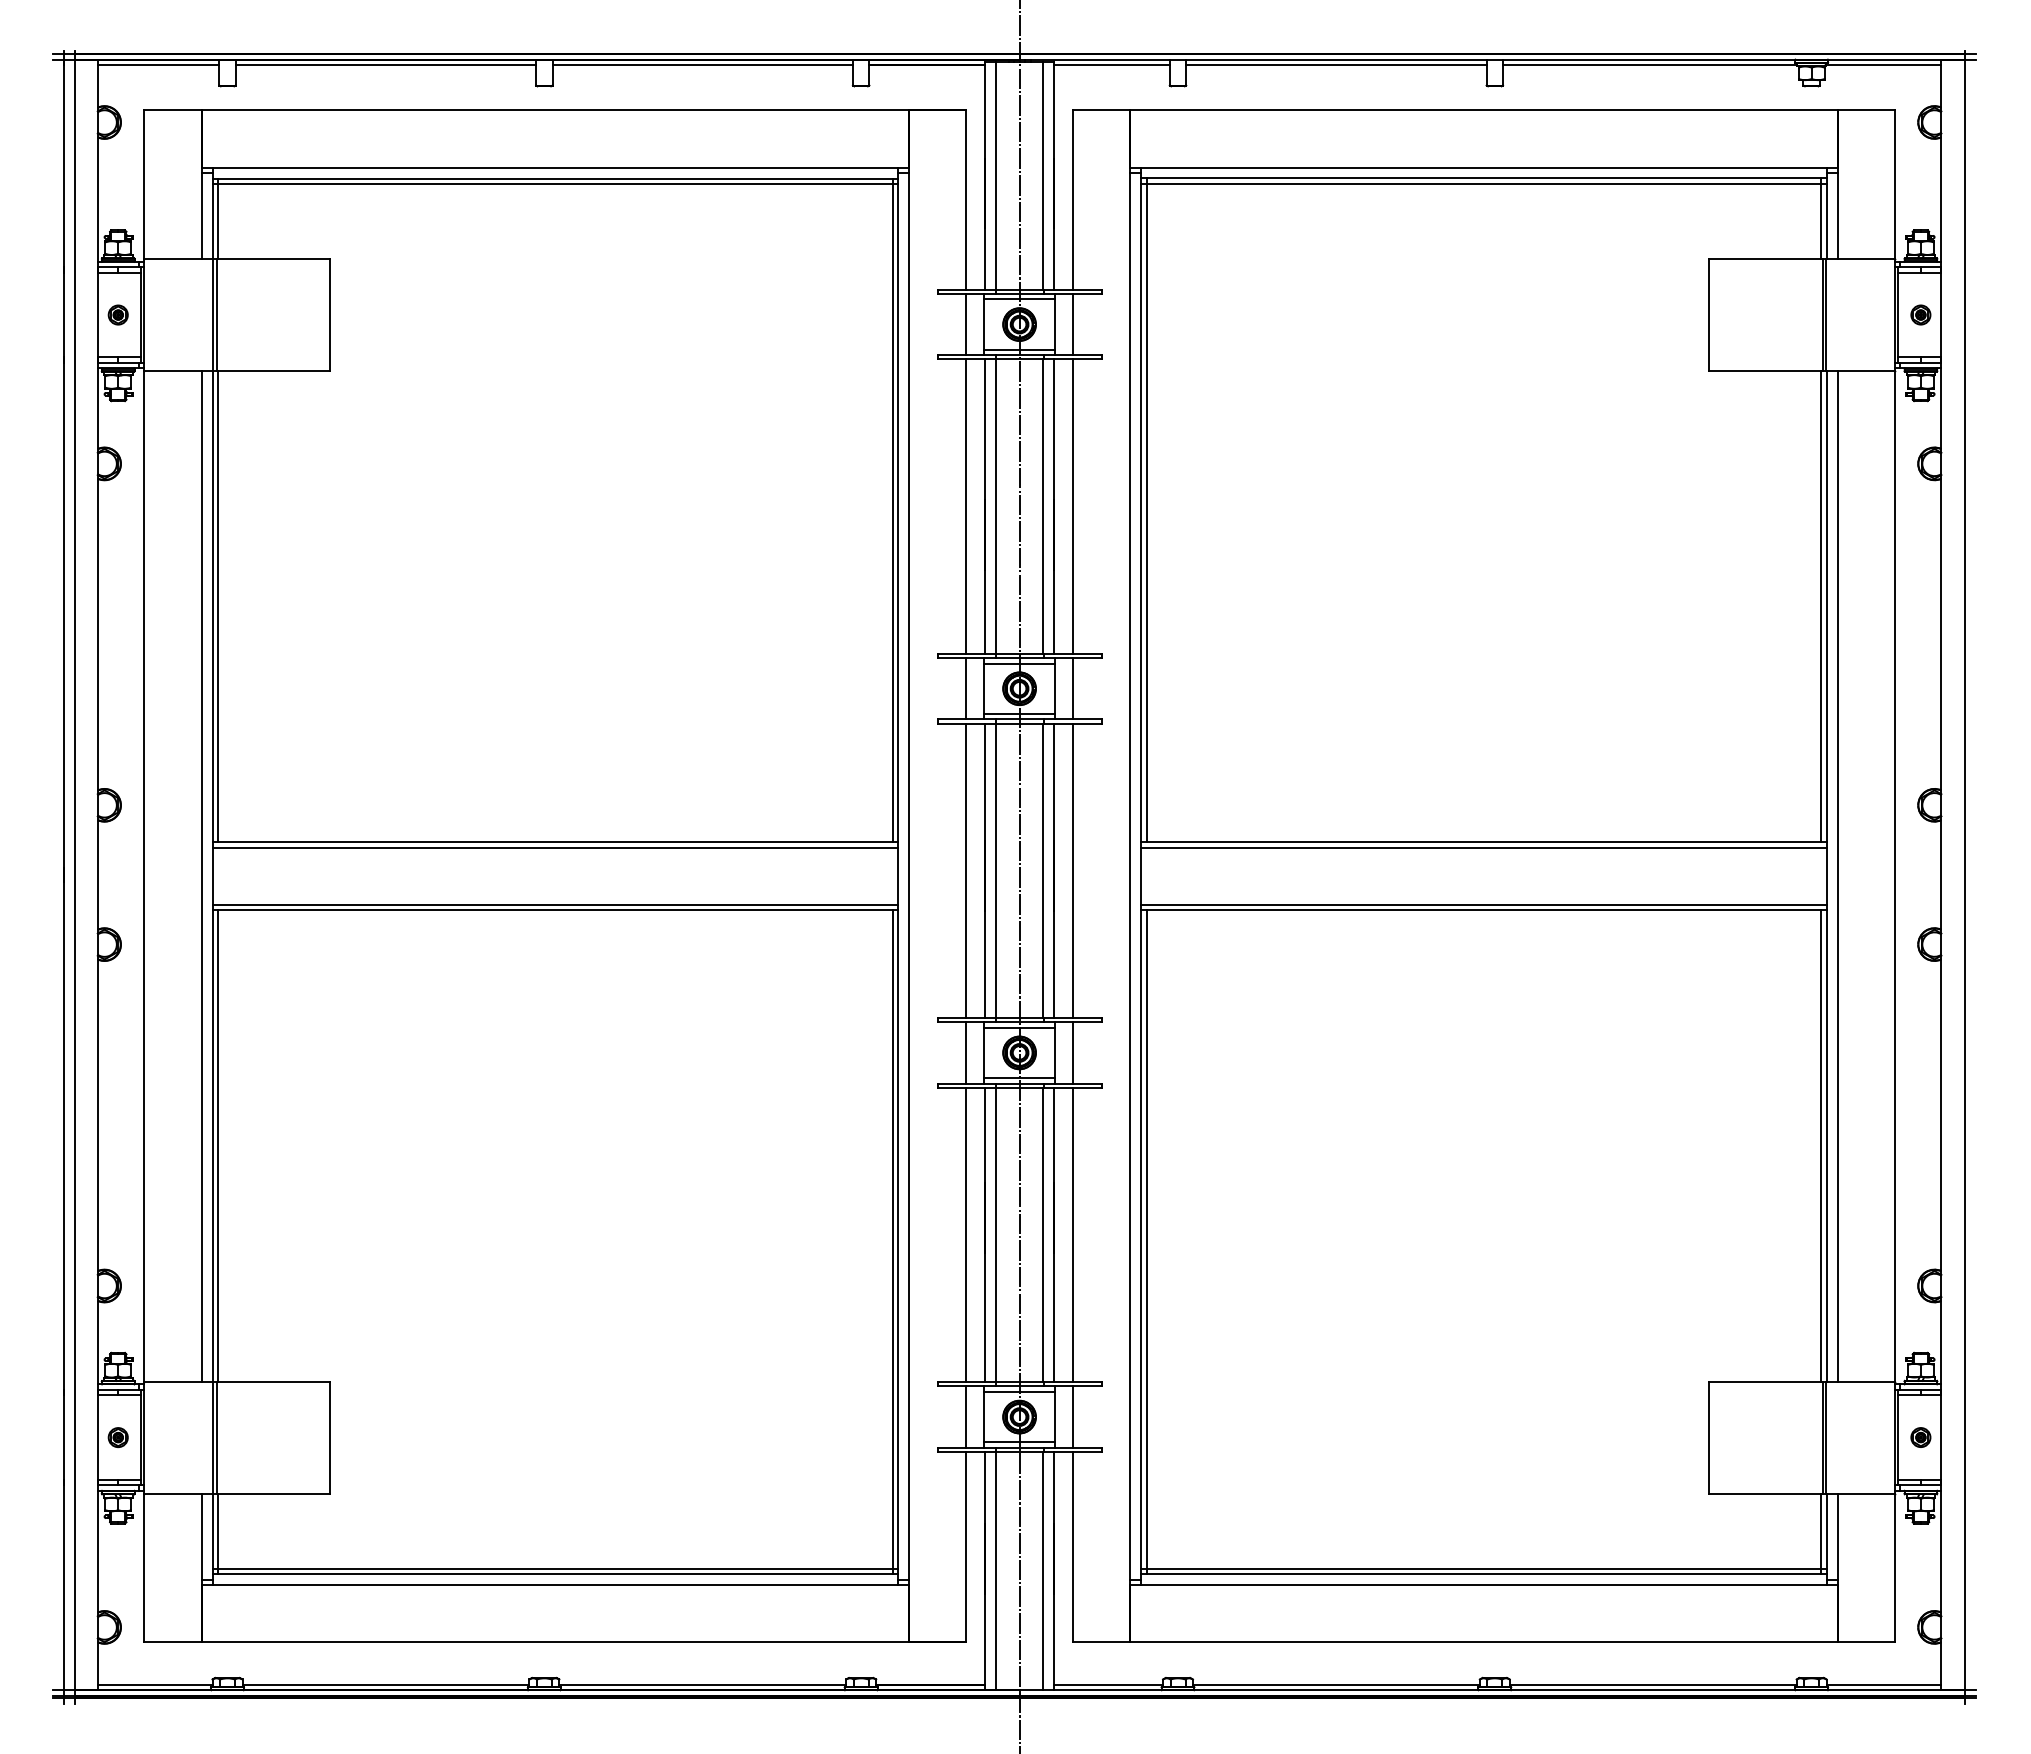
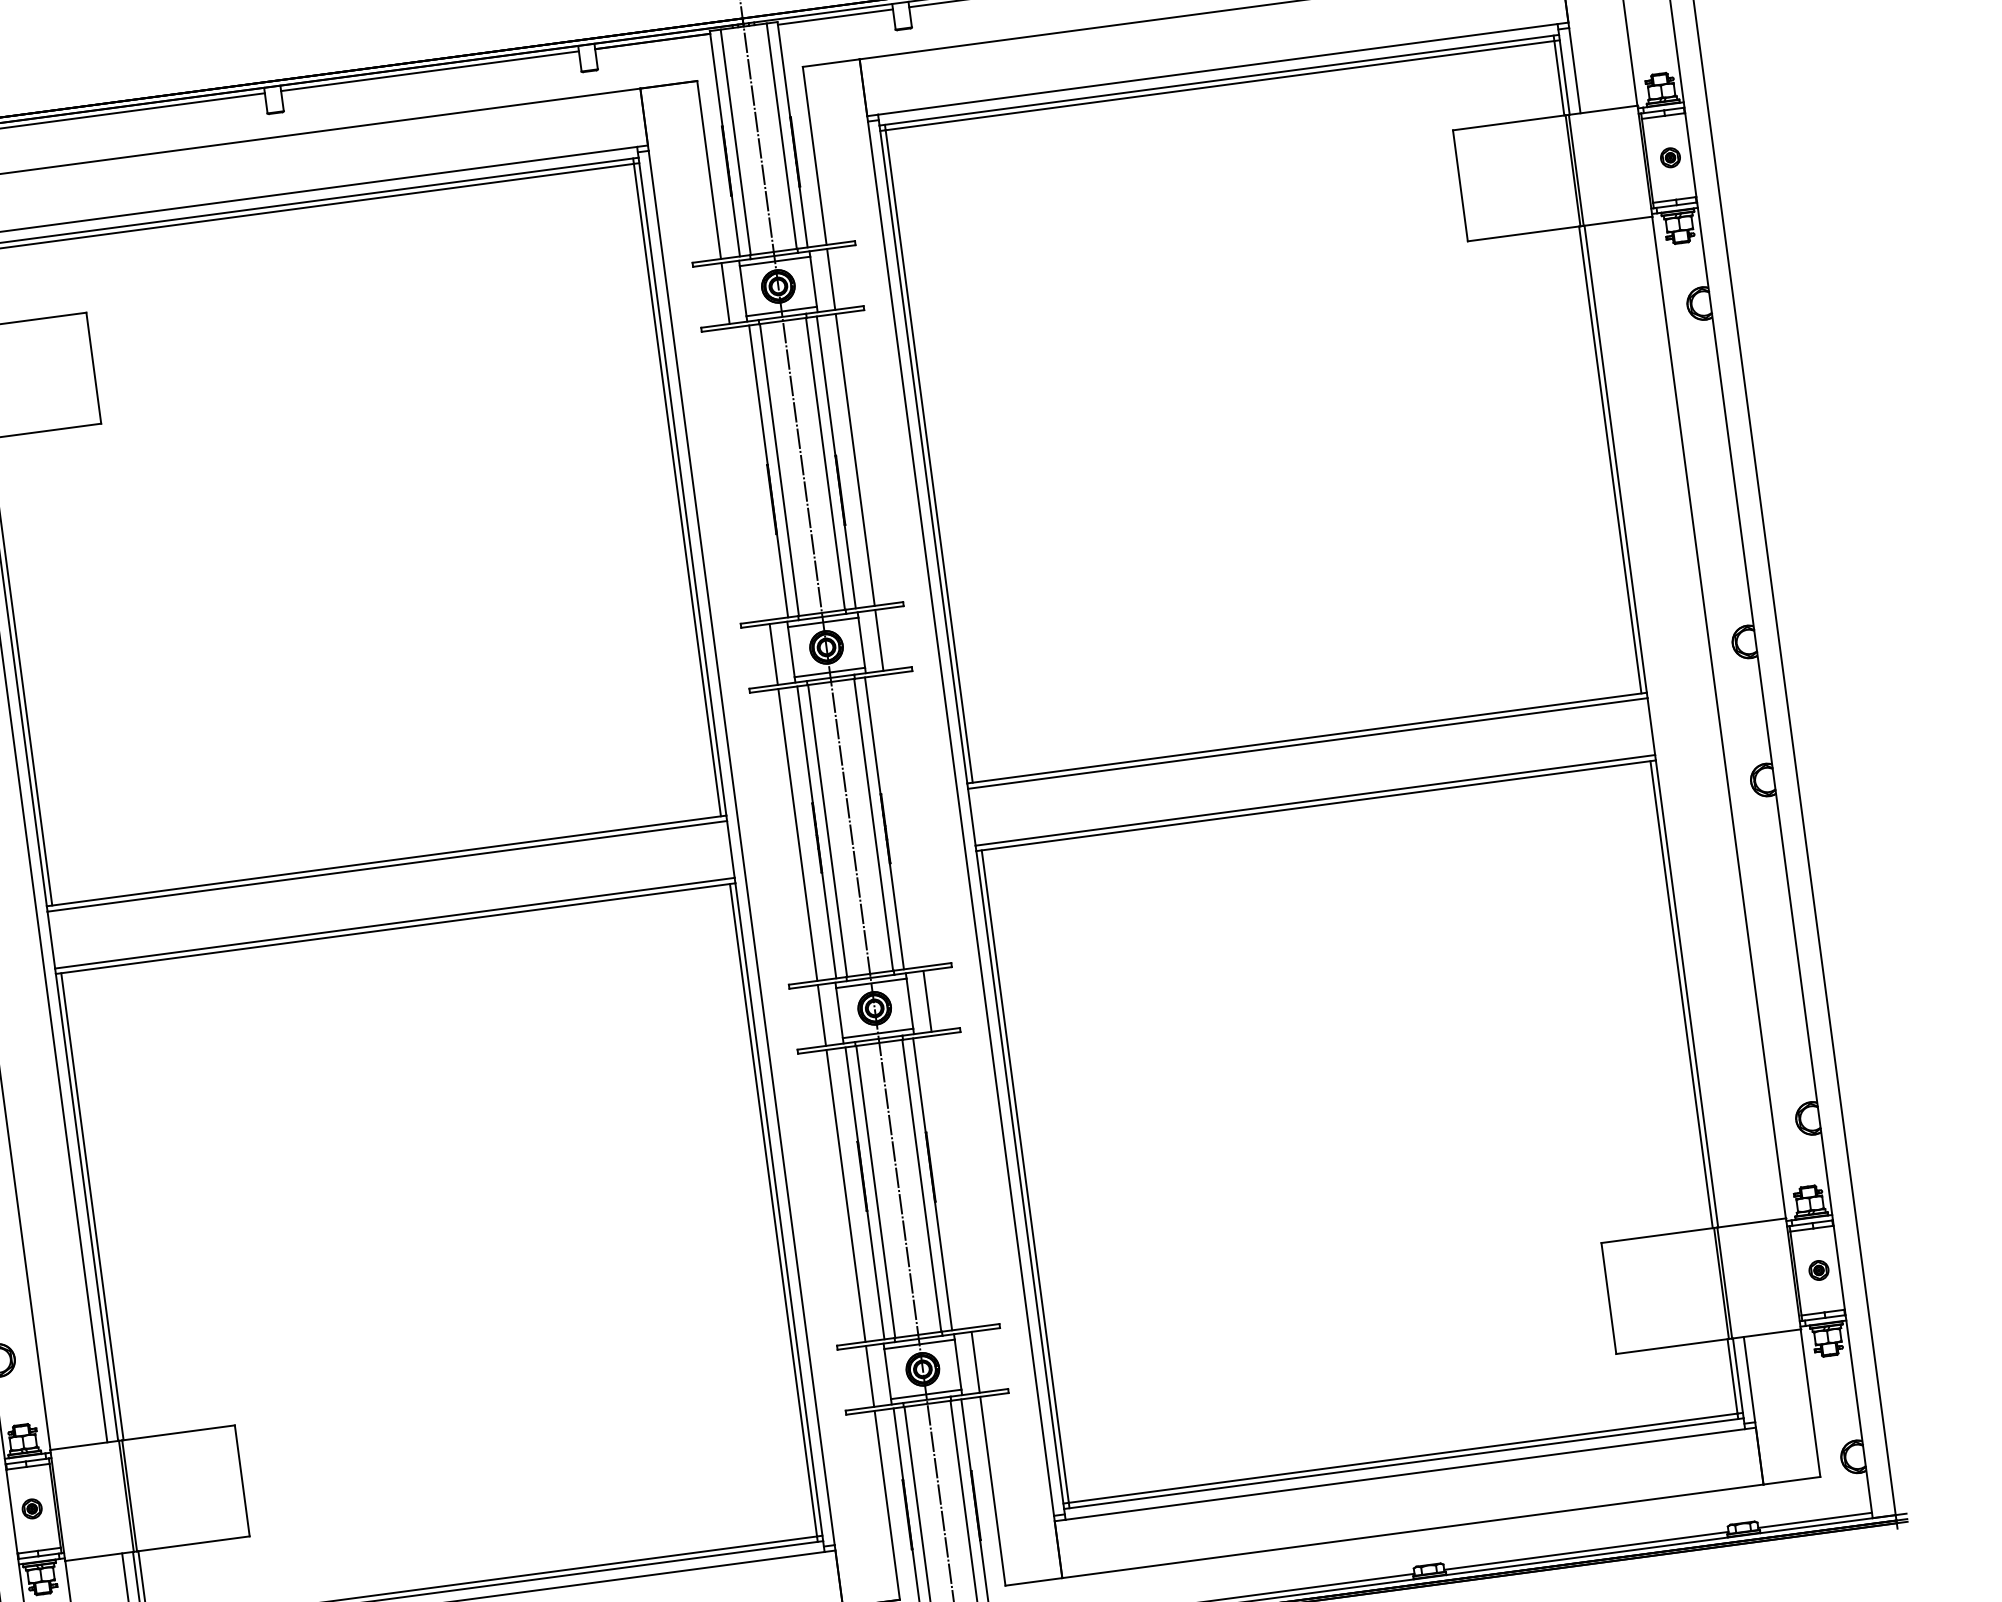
line: (966, 506) -> (749, 473), removed
line: (1072, 870) -> (903, 820), removed
line: (1837, 876) -> (1662, 725), removed
line: (1072, 1234) -> (951, 1181), removed

